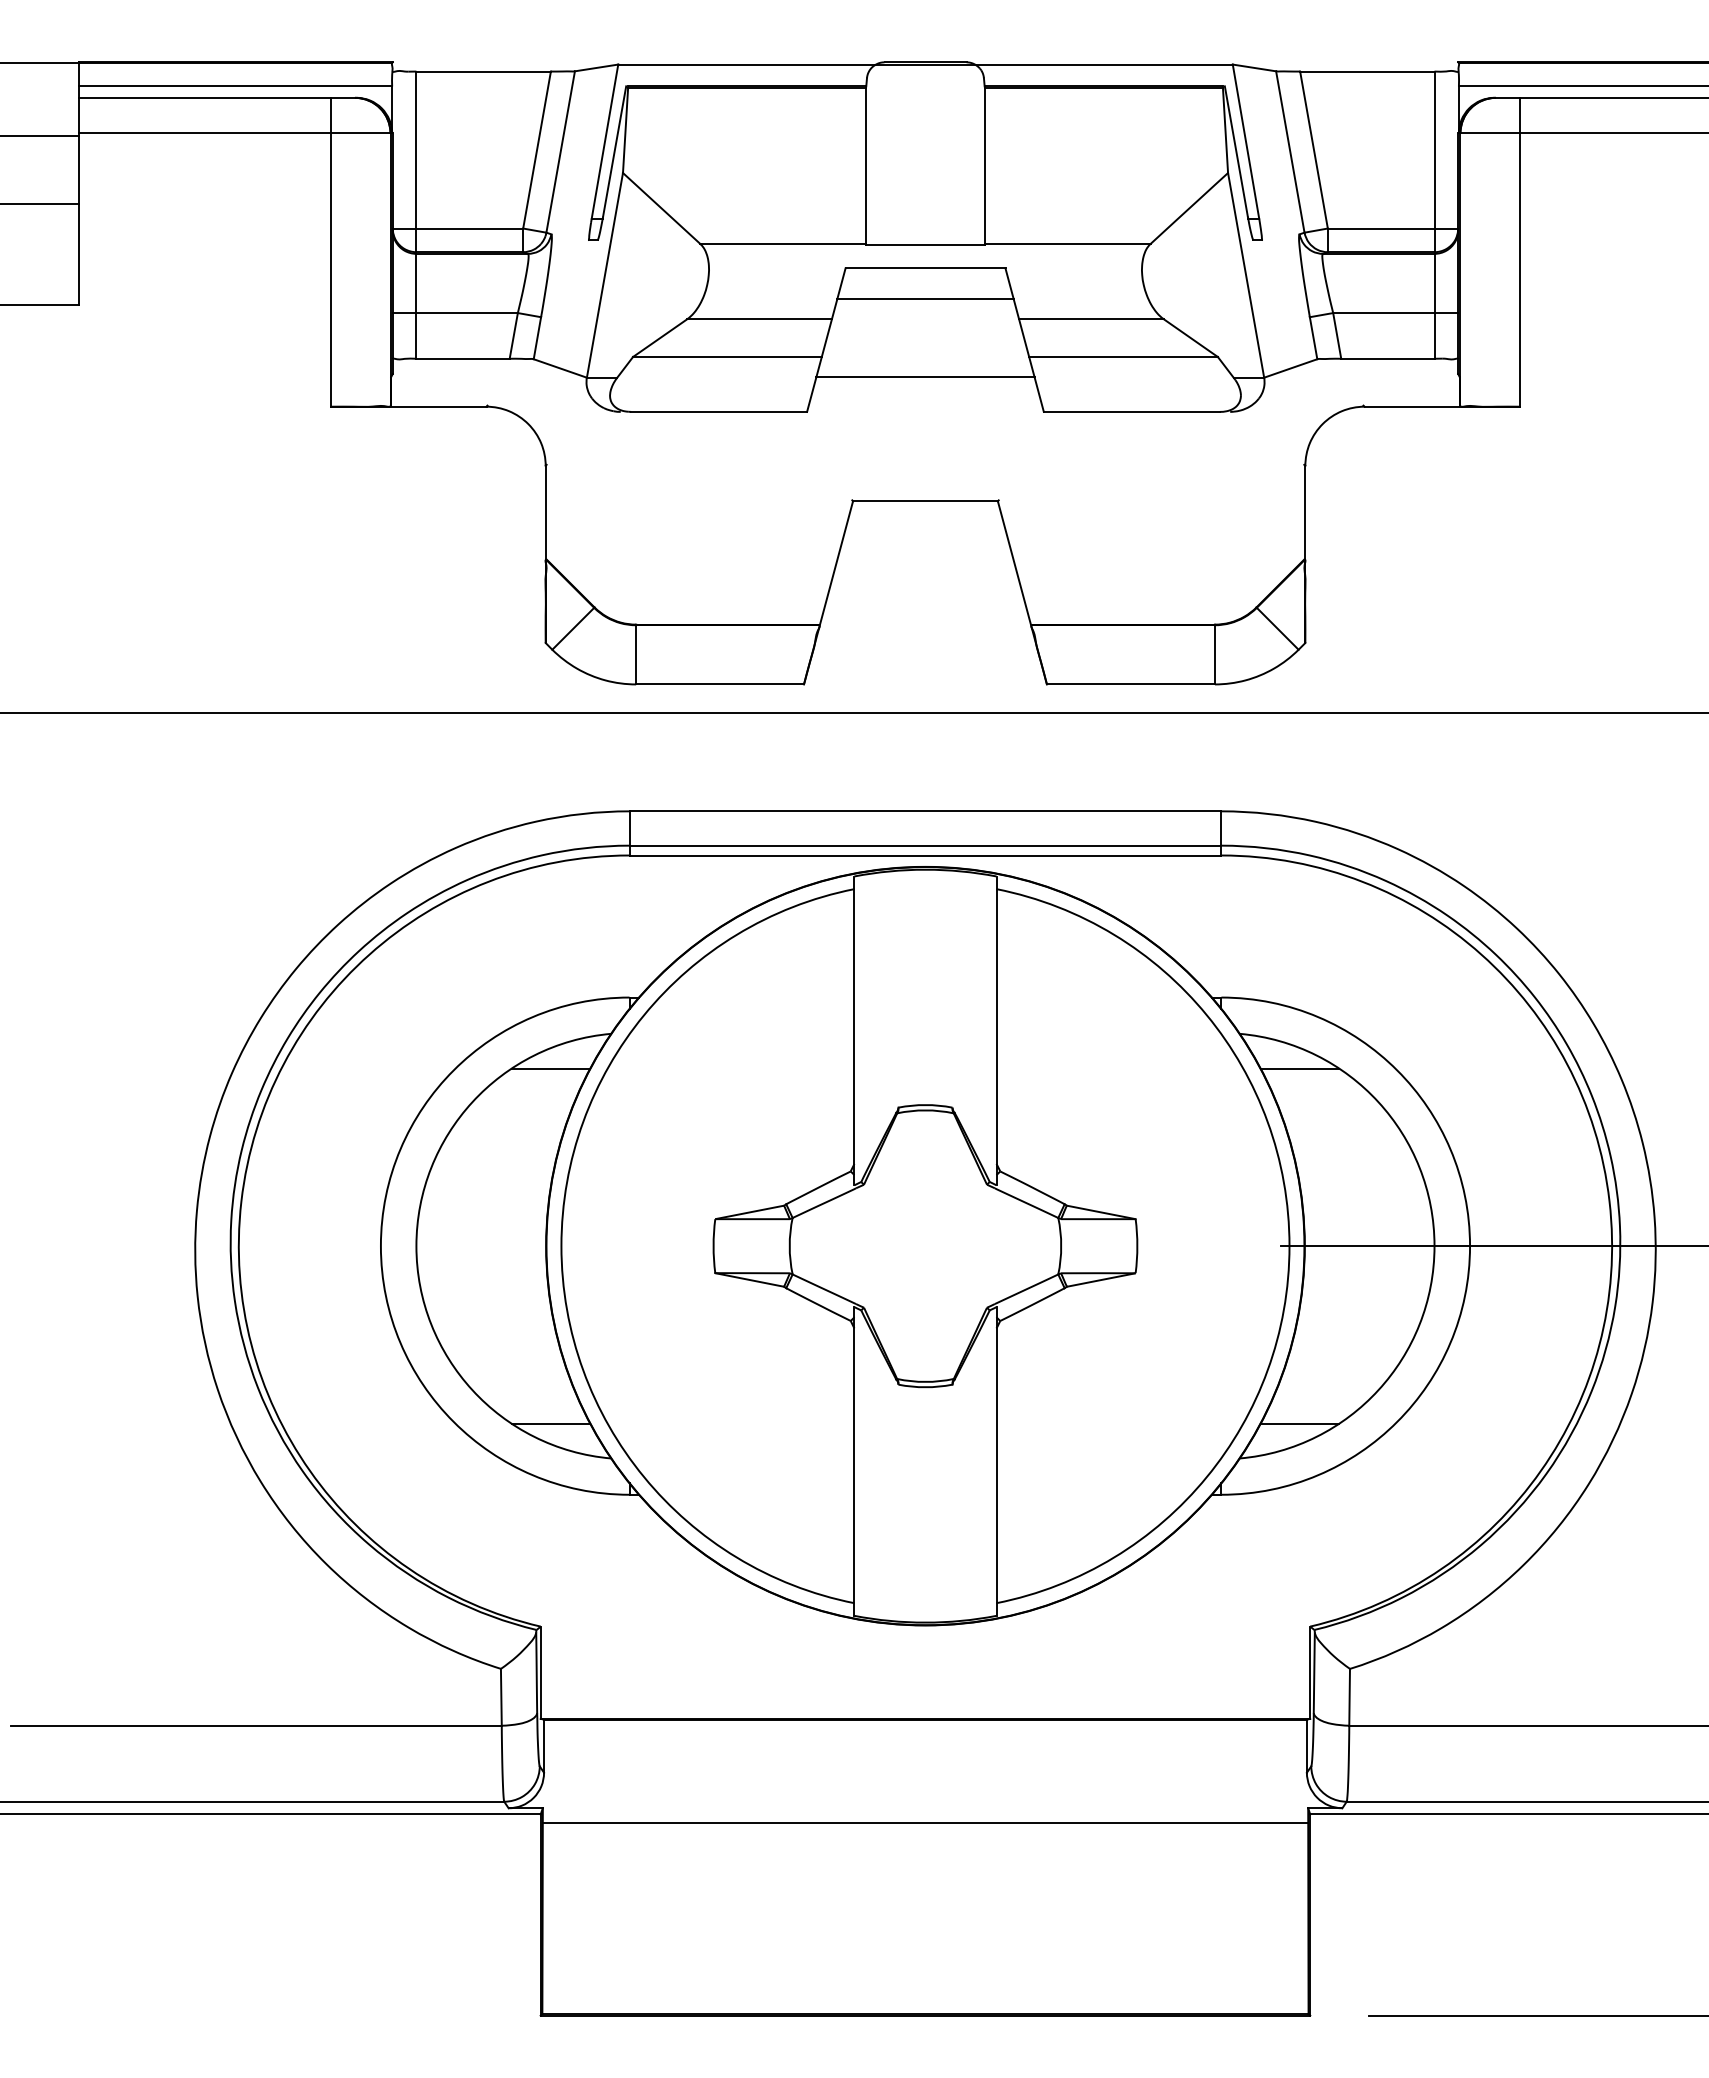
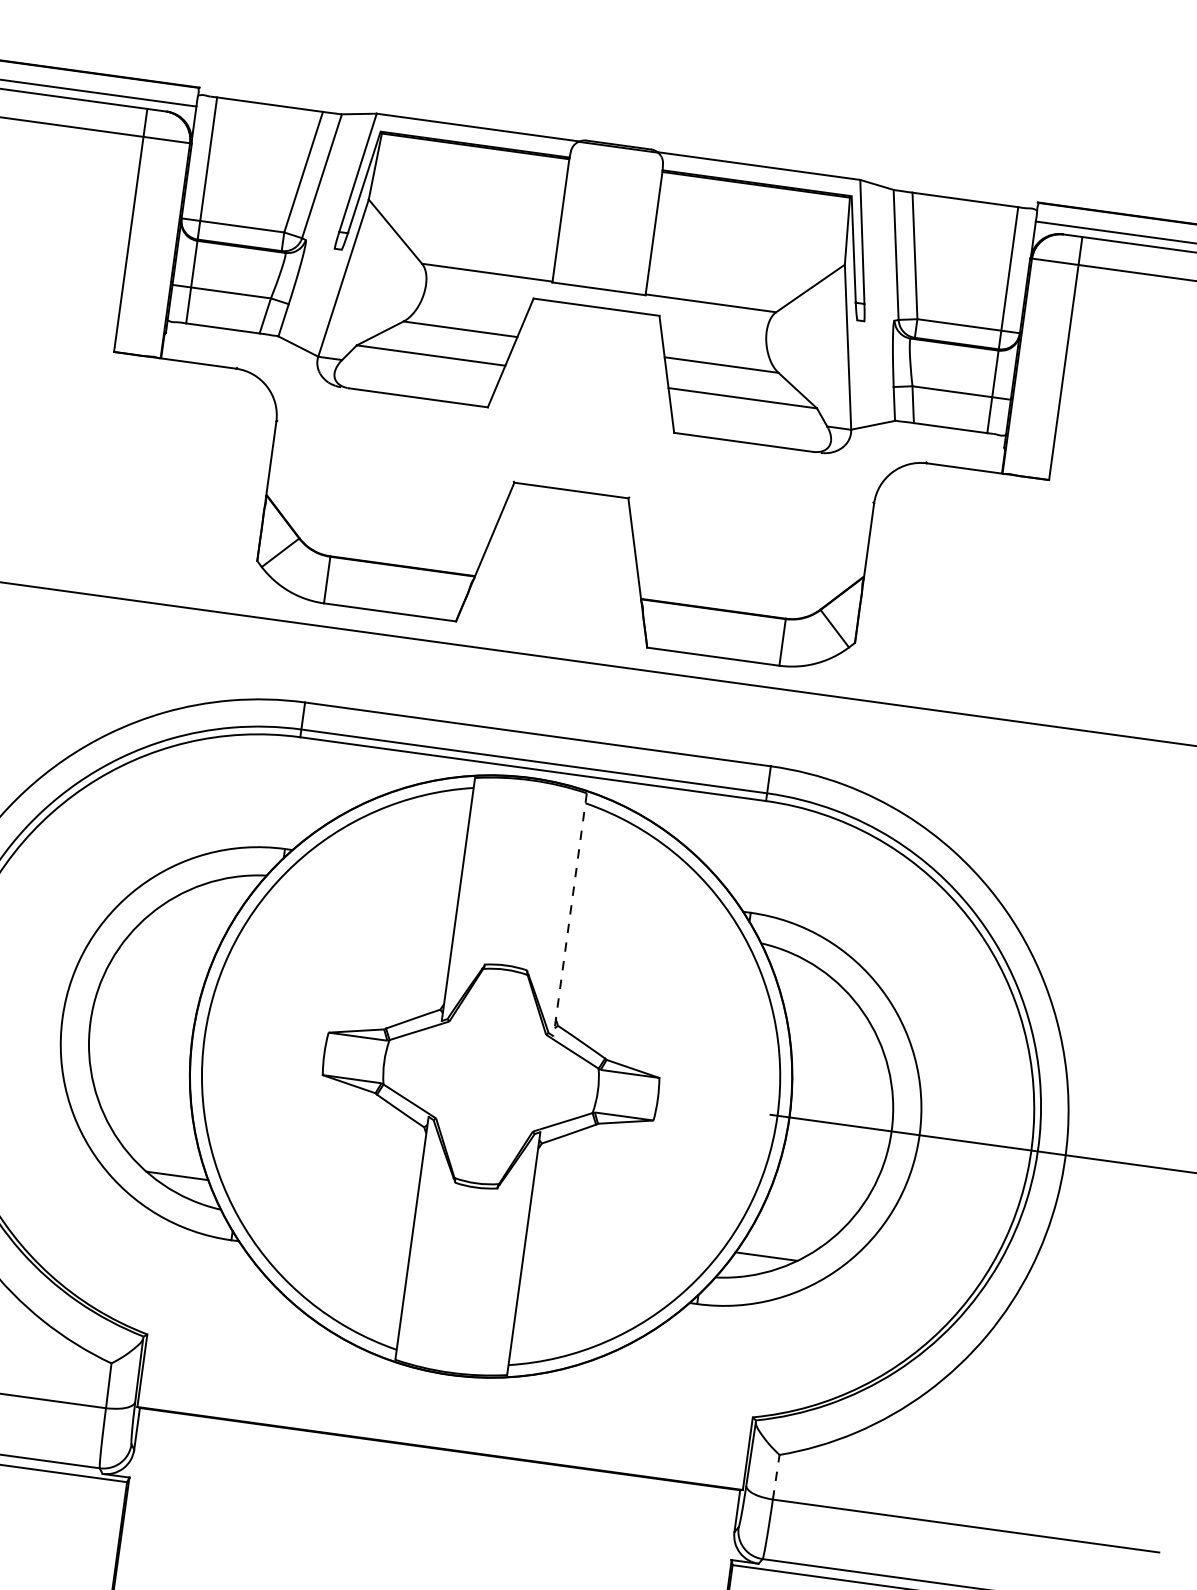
line: (925, 299) -> (593, 331), removed
line: (925, 377) -> (584, 393), removed
line: (996, 1031) -> (570, 915), solid -> dashed
line: (550, 1068) -> (215, 896), removed
line: (1299, 1068) -> (804, 977), removed
line: (1349, 1696) -> (776, 1476), solid -> dashed
line: (925, 1822) -> (429, 1530), removed

